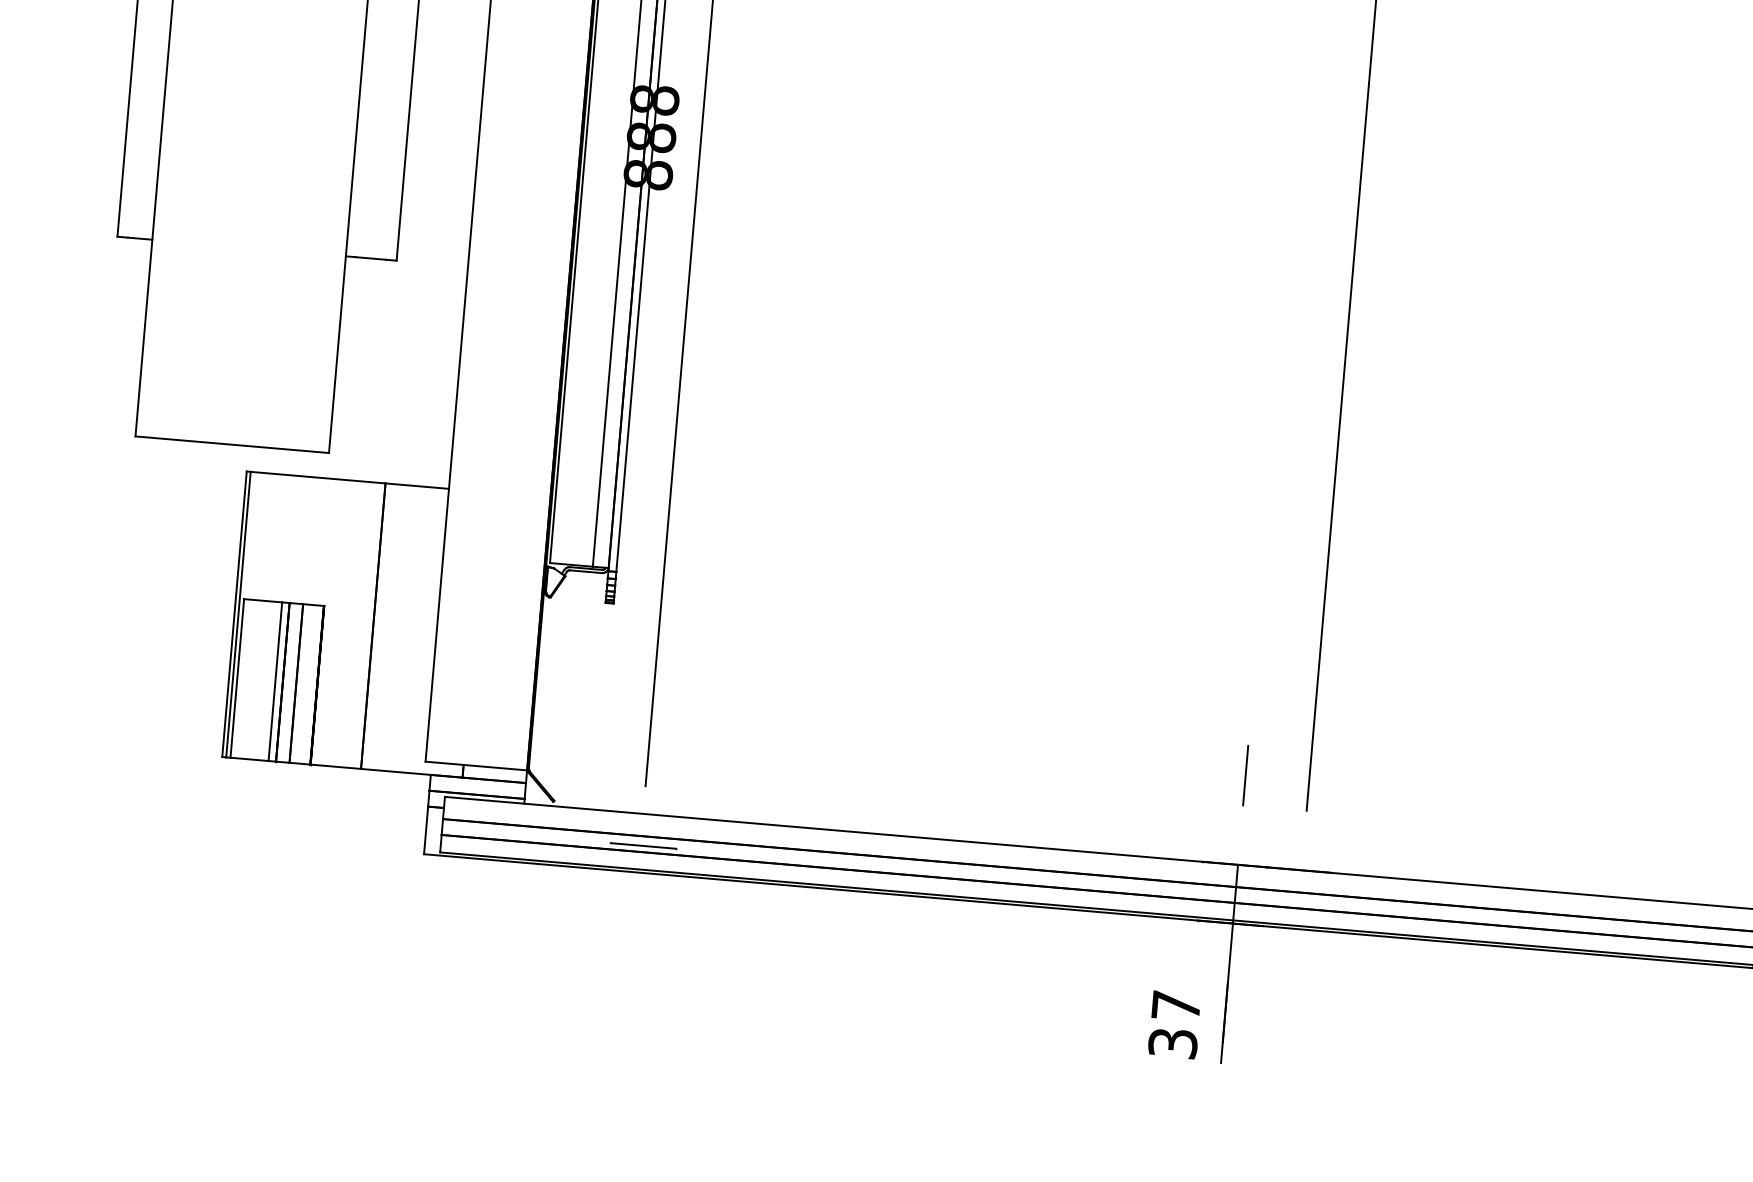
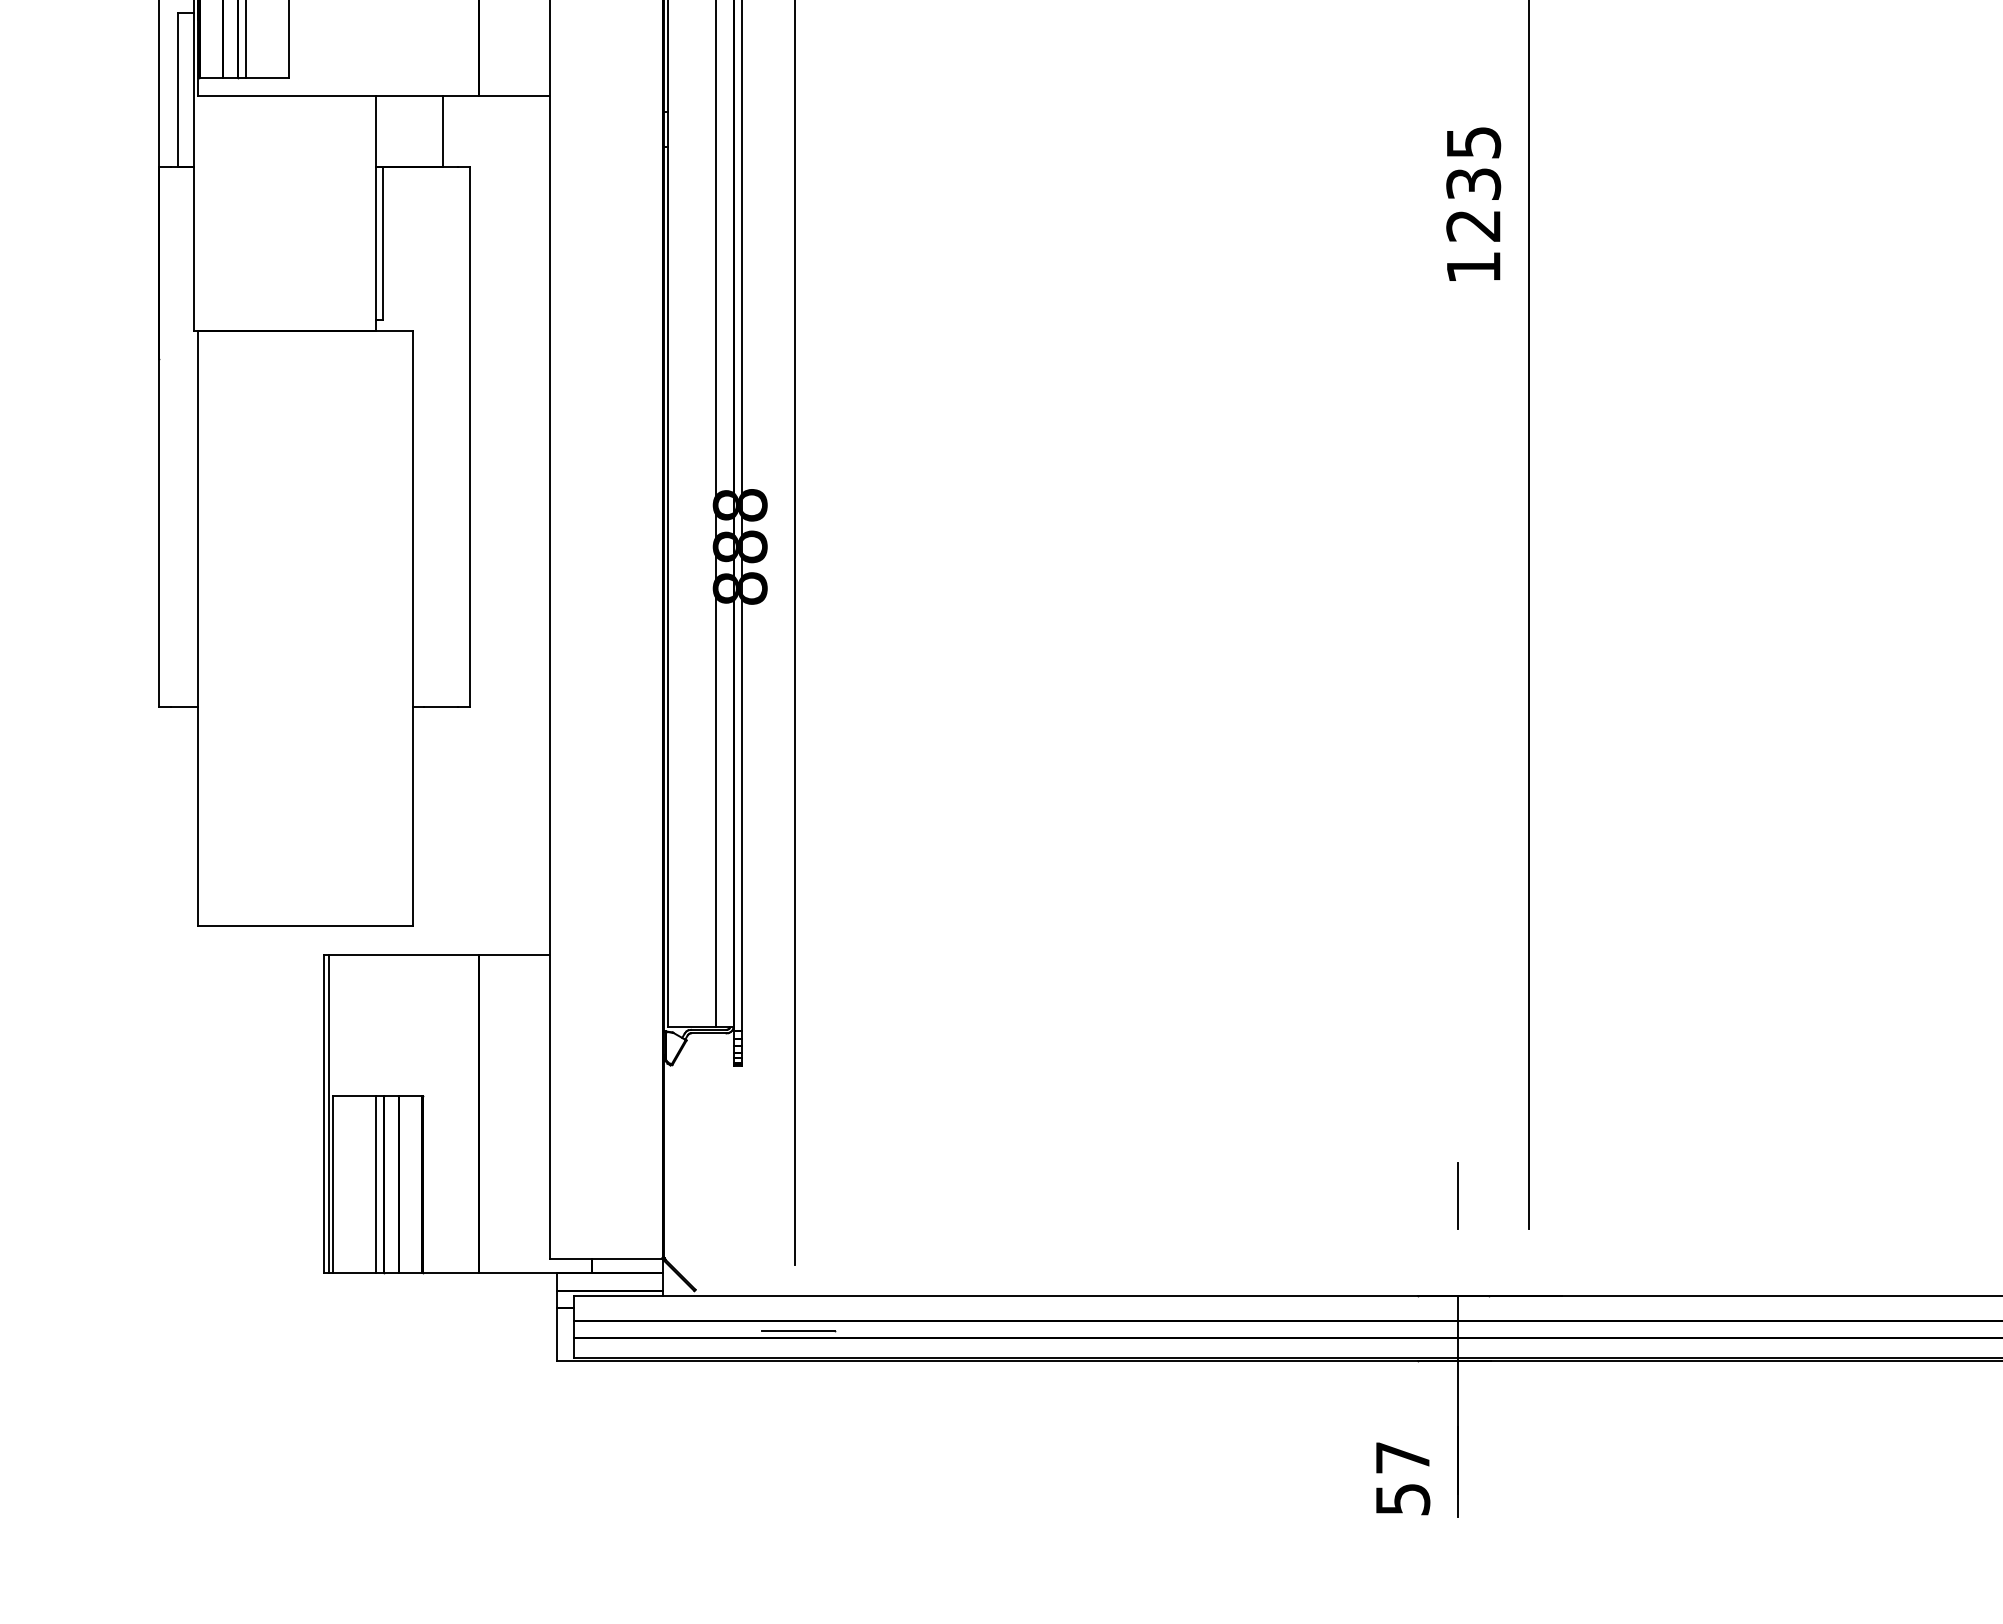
text: (1172, 1042) -> (1402, 1498), 37 -> 57

